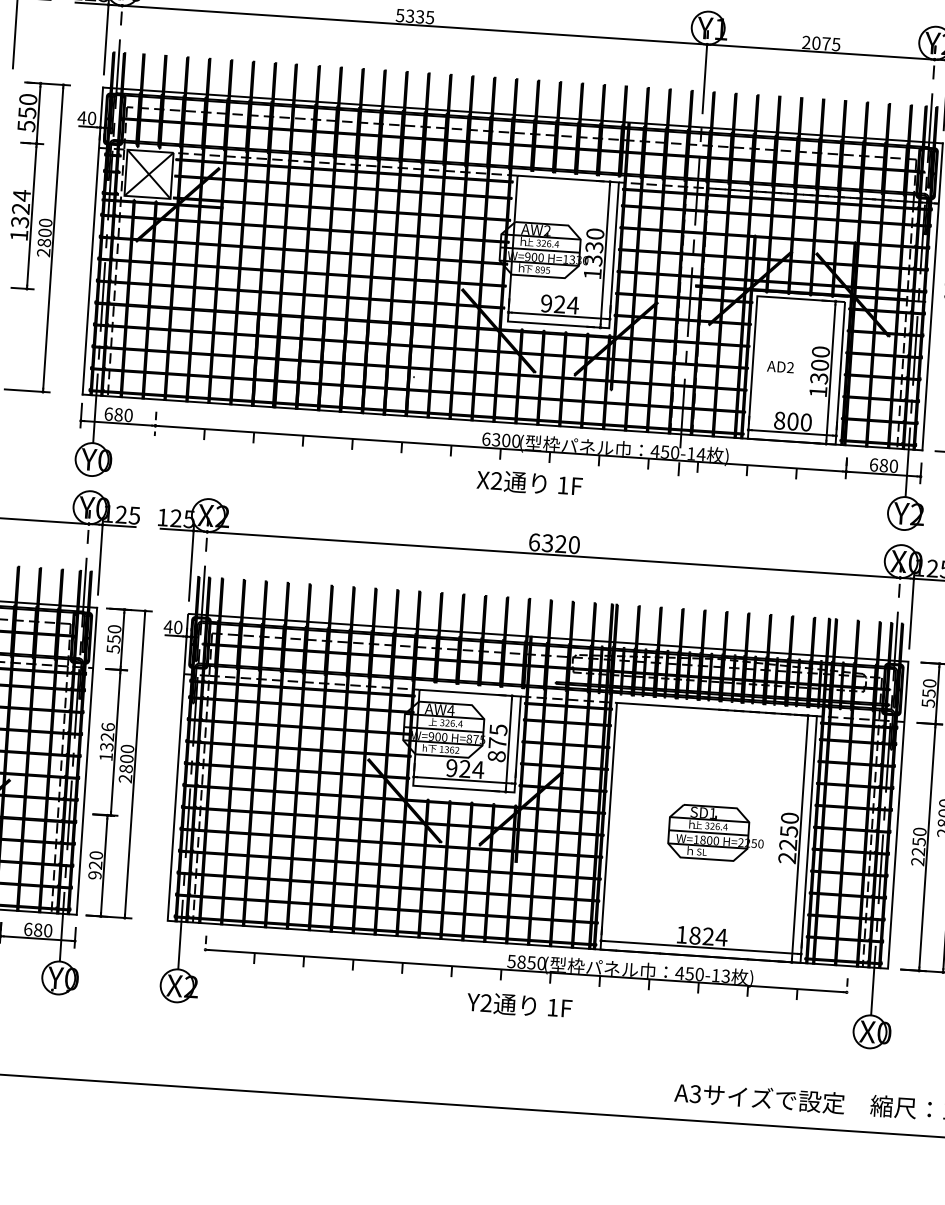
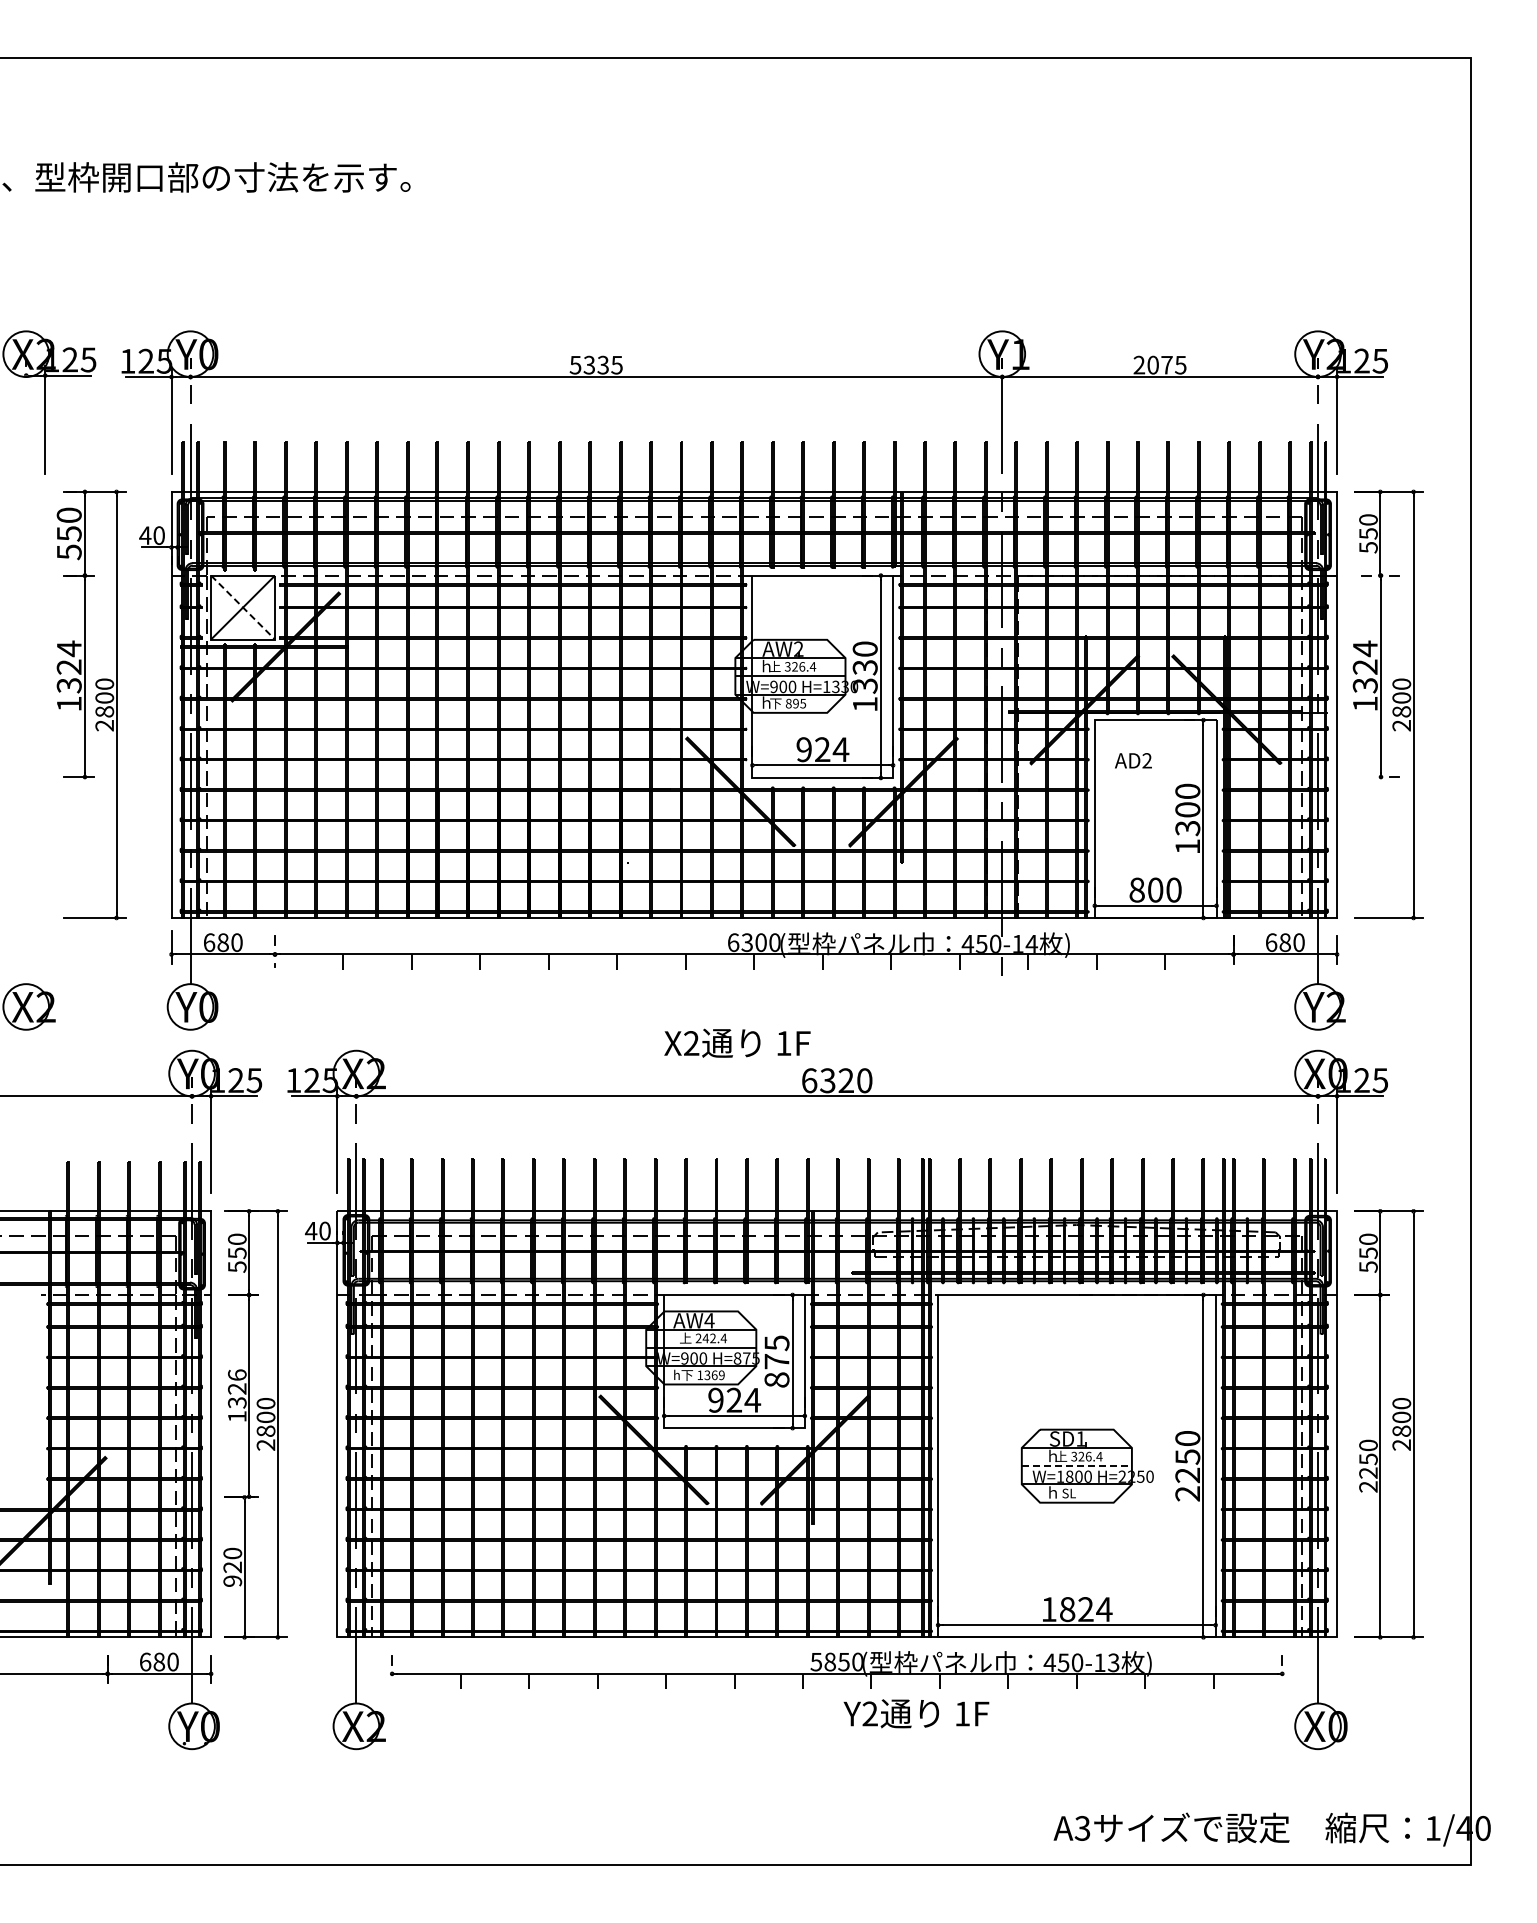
line: (149, 174) -> (243, 607), solid -> dashed
text: (780, 366) -> (1133, 760), moved
text: (529, 482) -> (737, 1042), moved
text: (447, 723) -> (705, 1338), 326.4 -> 242.4
text: (457, 750) -> (721, 1375), 1362 -> 1369
line: (709, 833) -> (1077, 1466), solid -> dashed
text: (519, 1005) -> (916, 1713), moved

